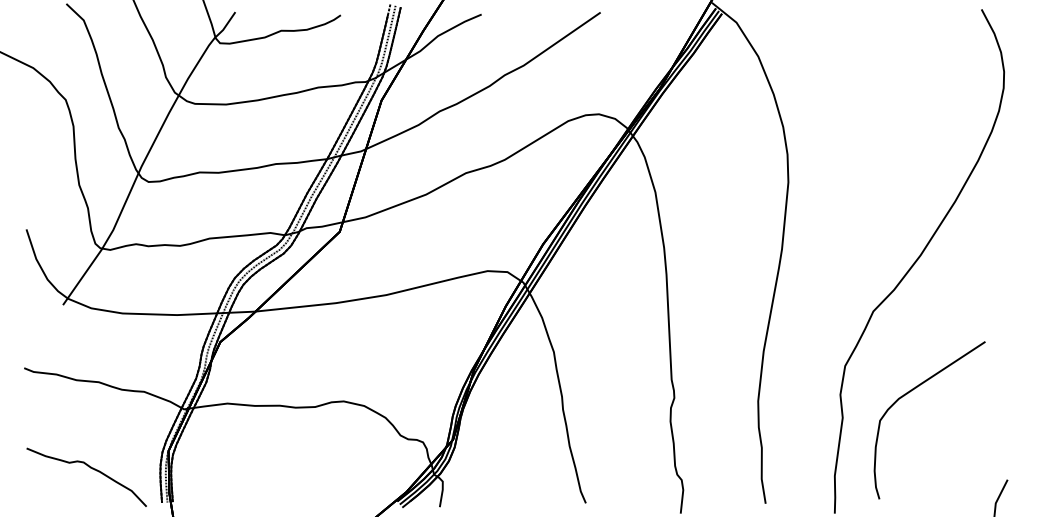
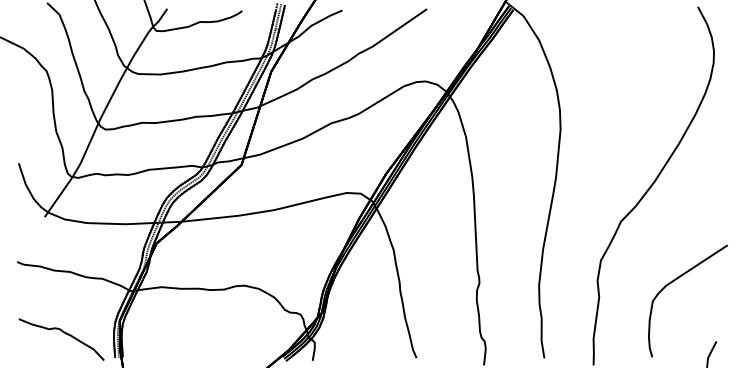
curve: (910, 392) -> (674, 281), moved

